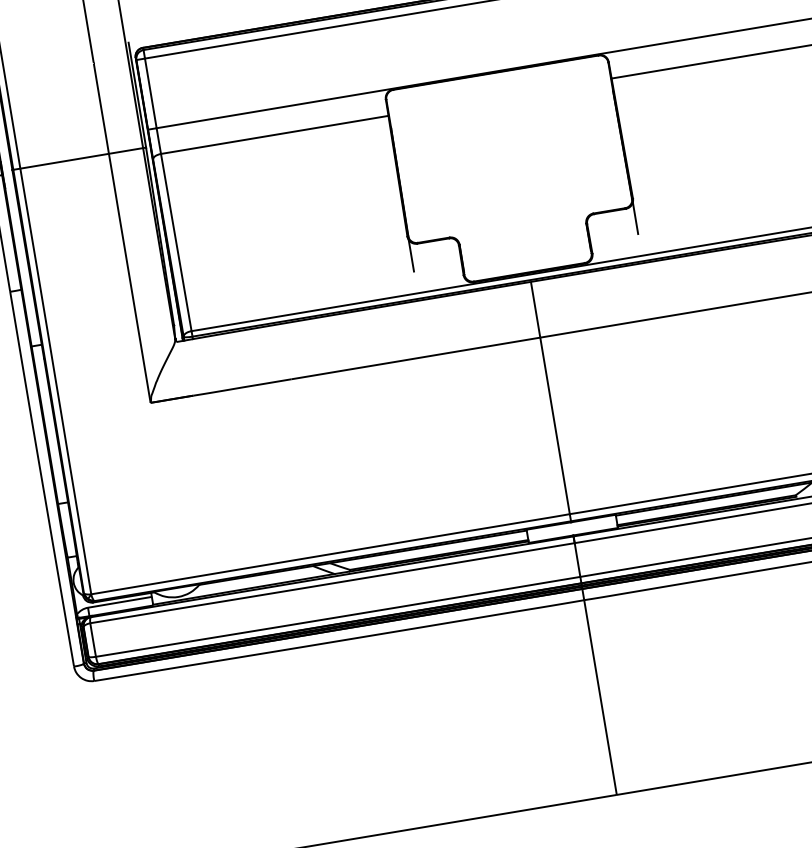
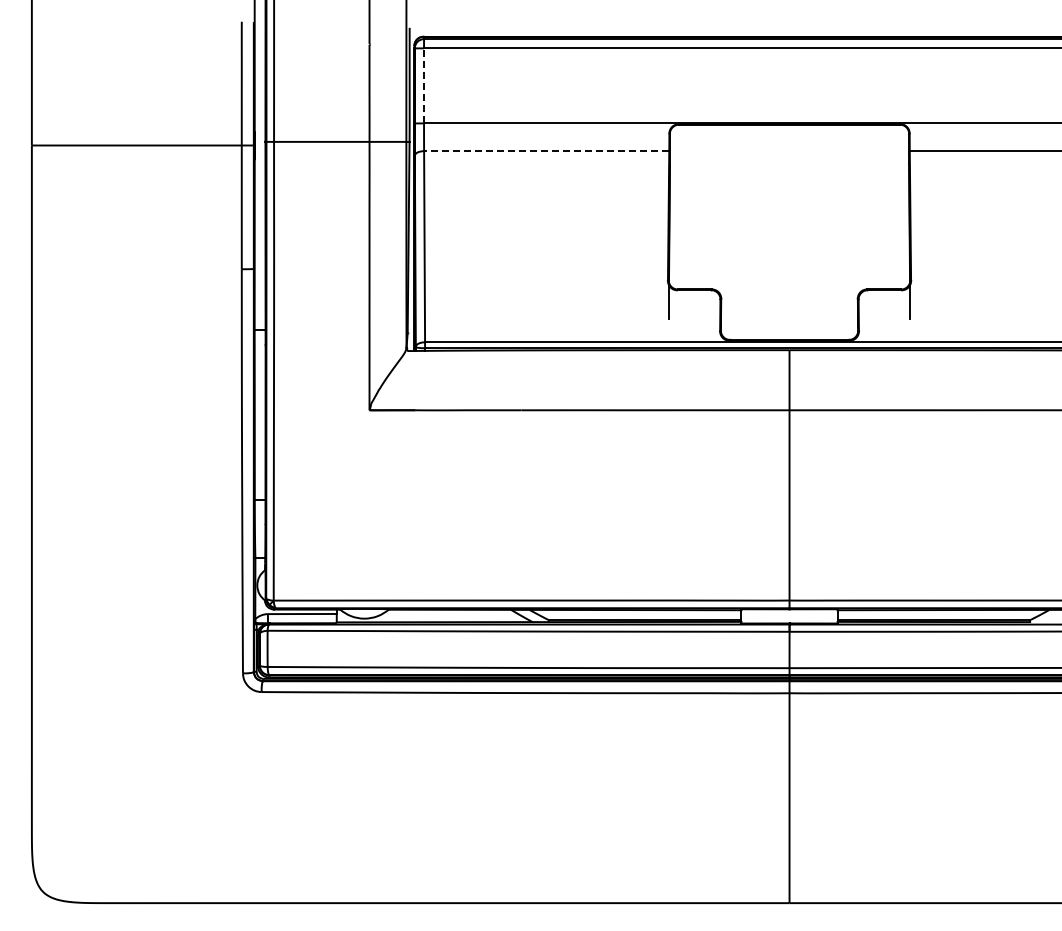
line: (151, 92) -> (424, 85), solid -> dashed
line: (274, 135) -> (546, 151), solid -> dashed

